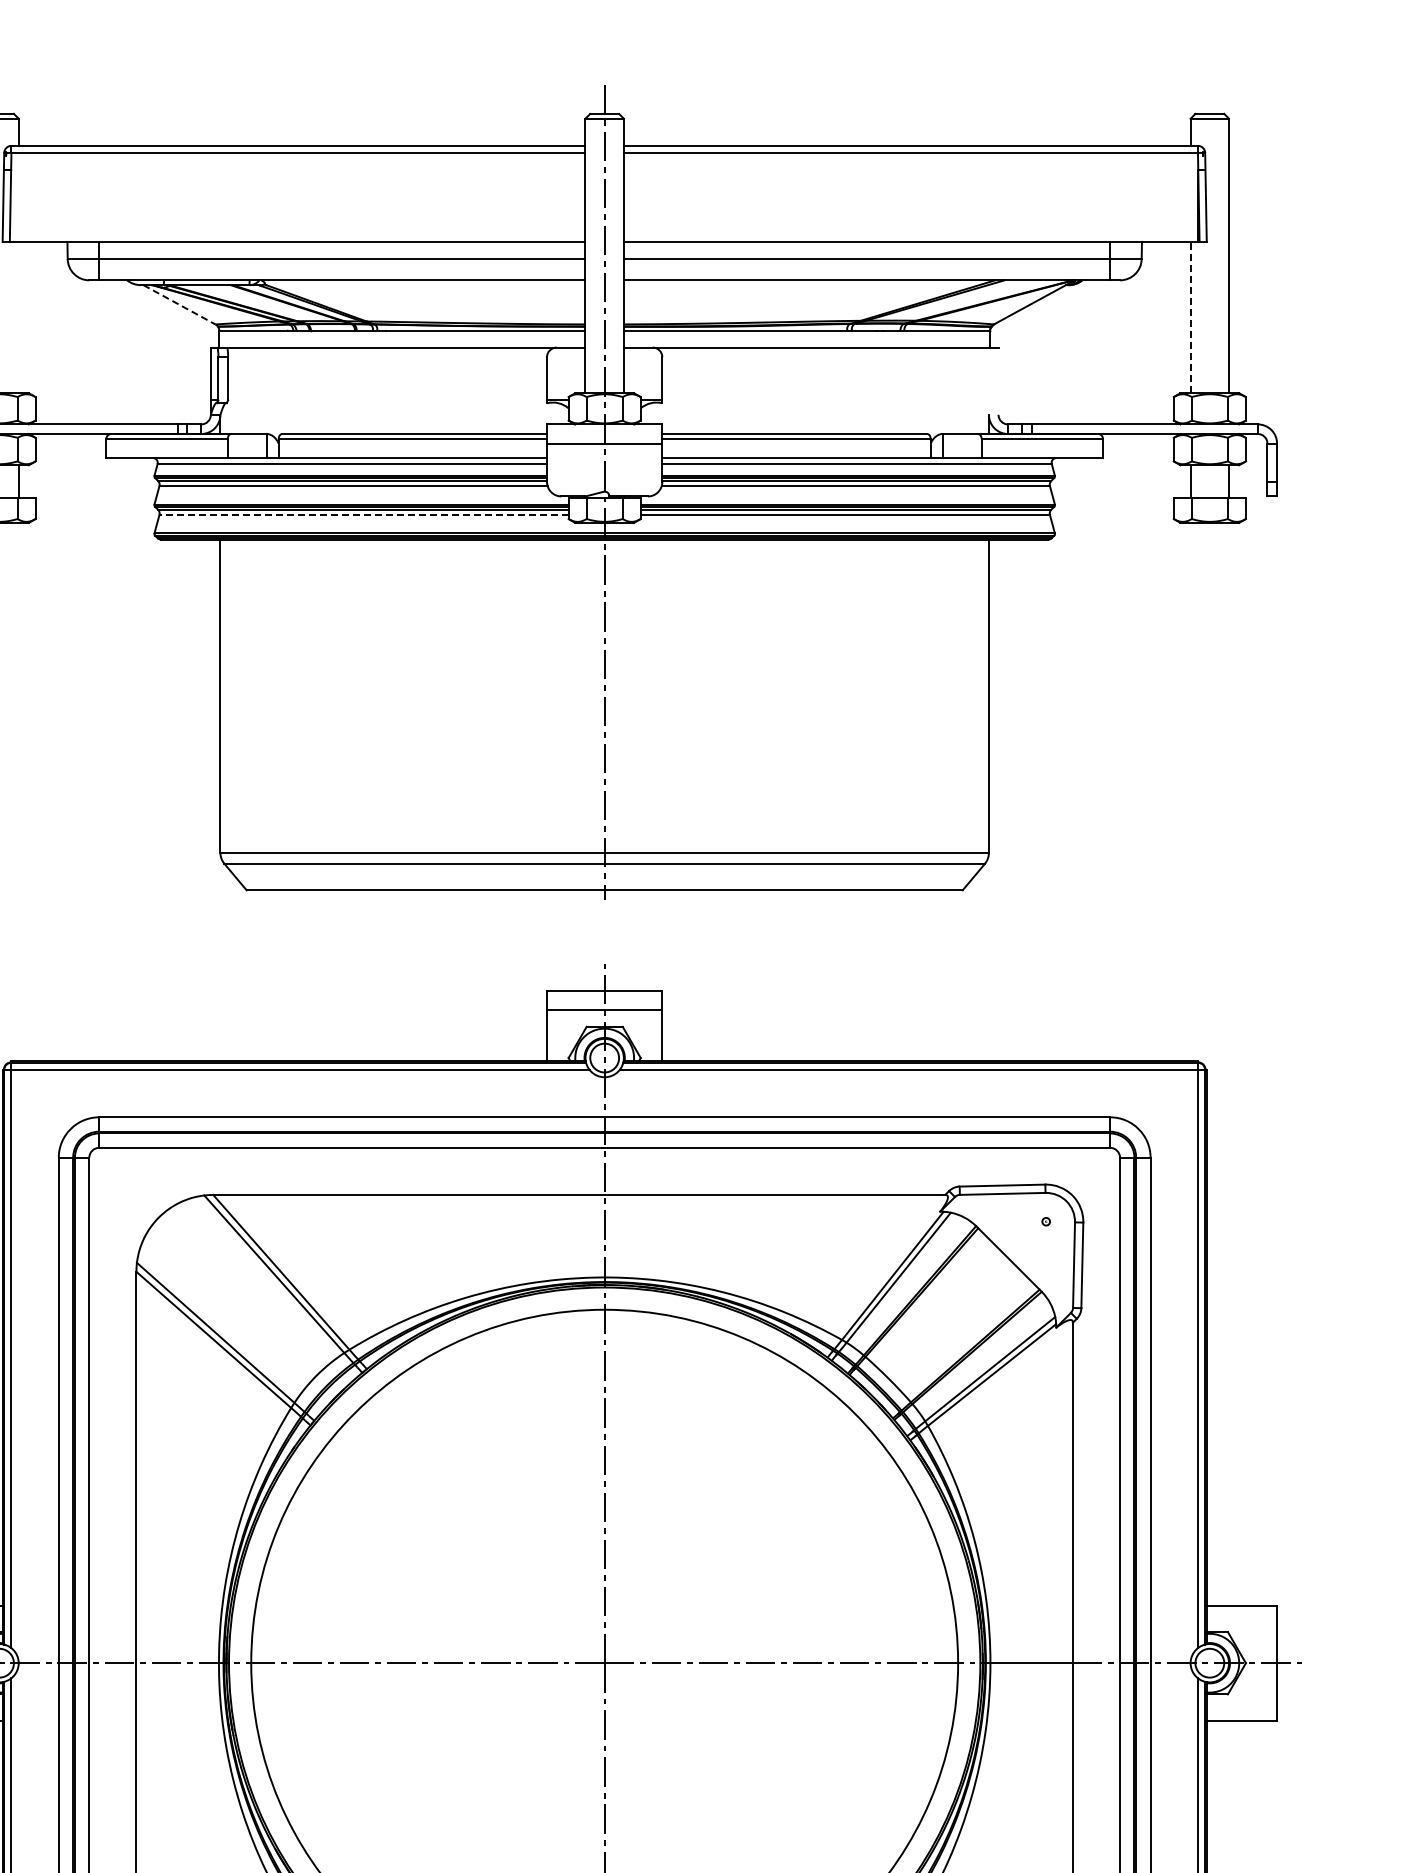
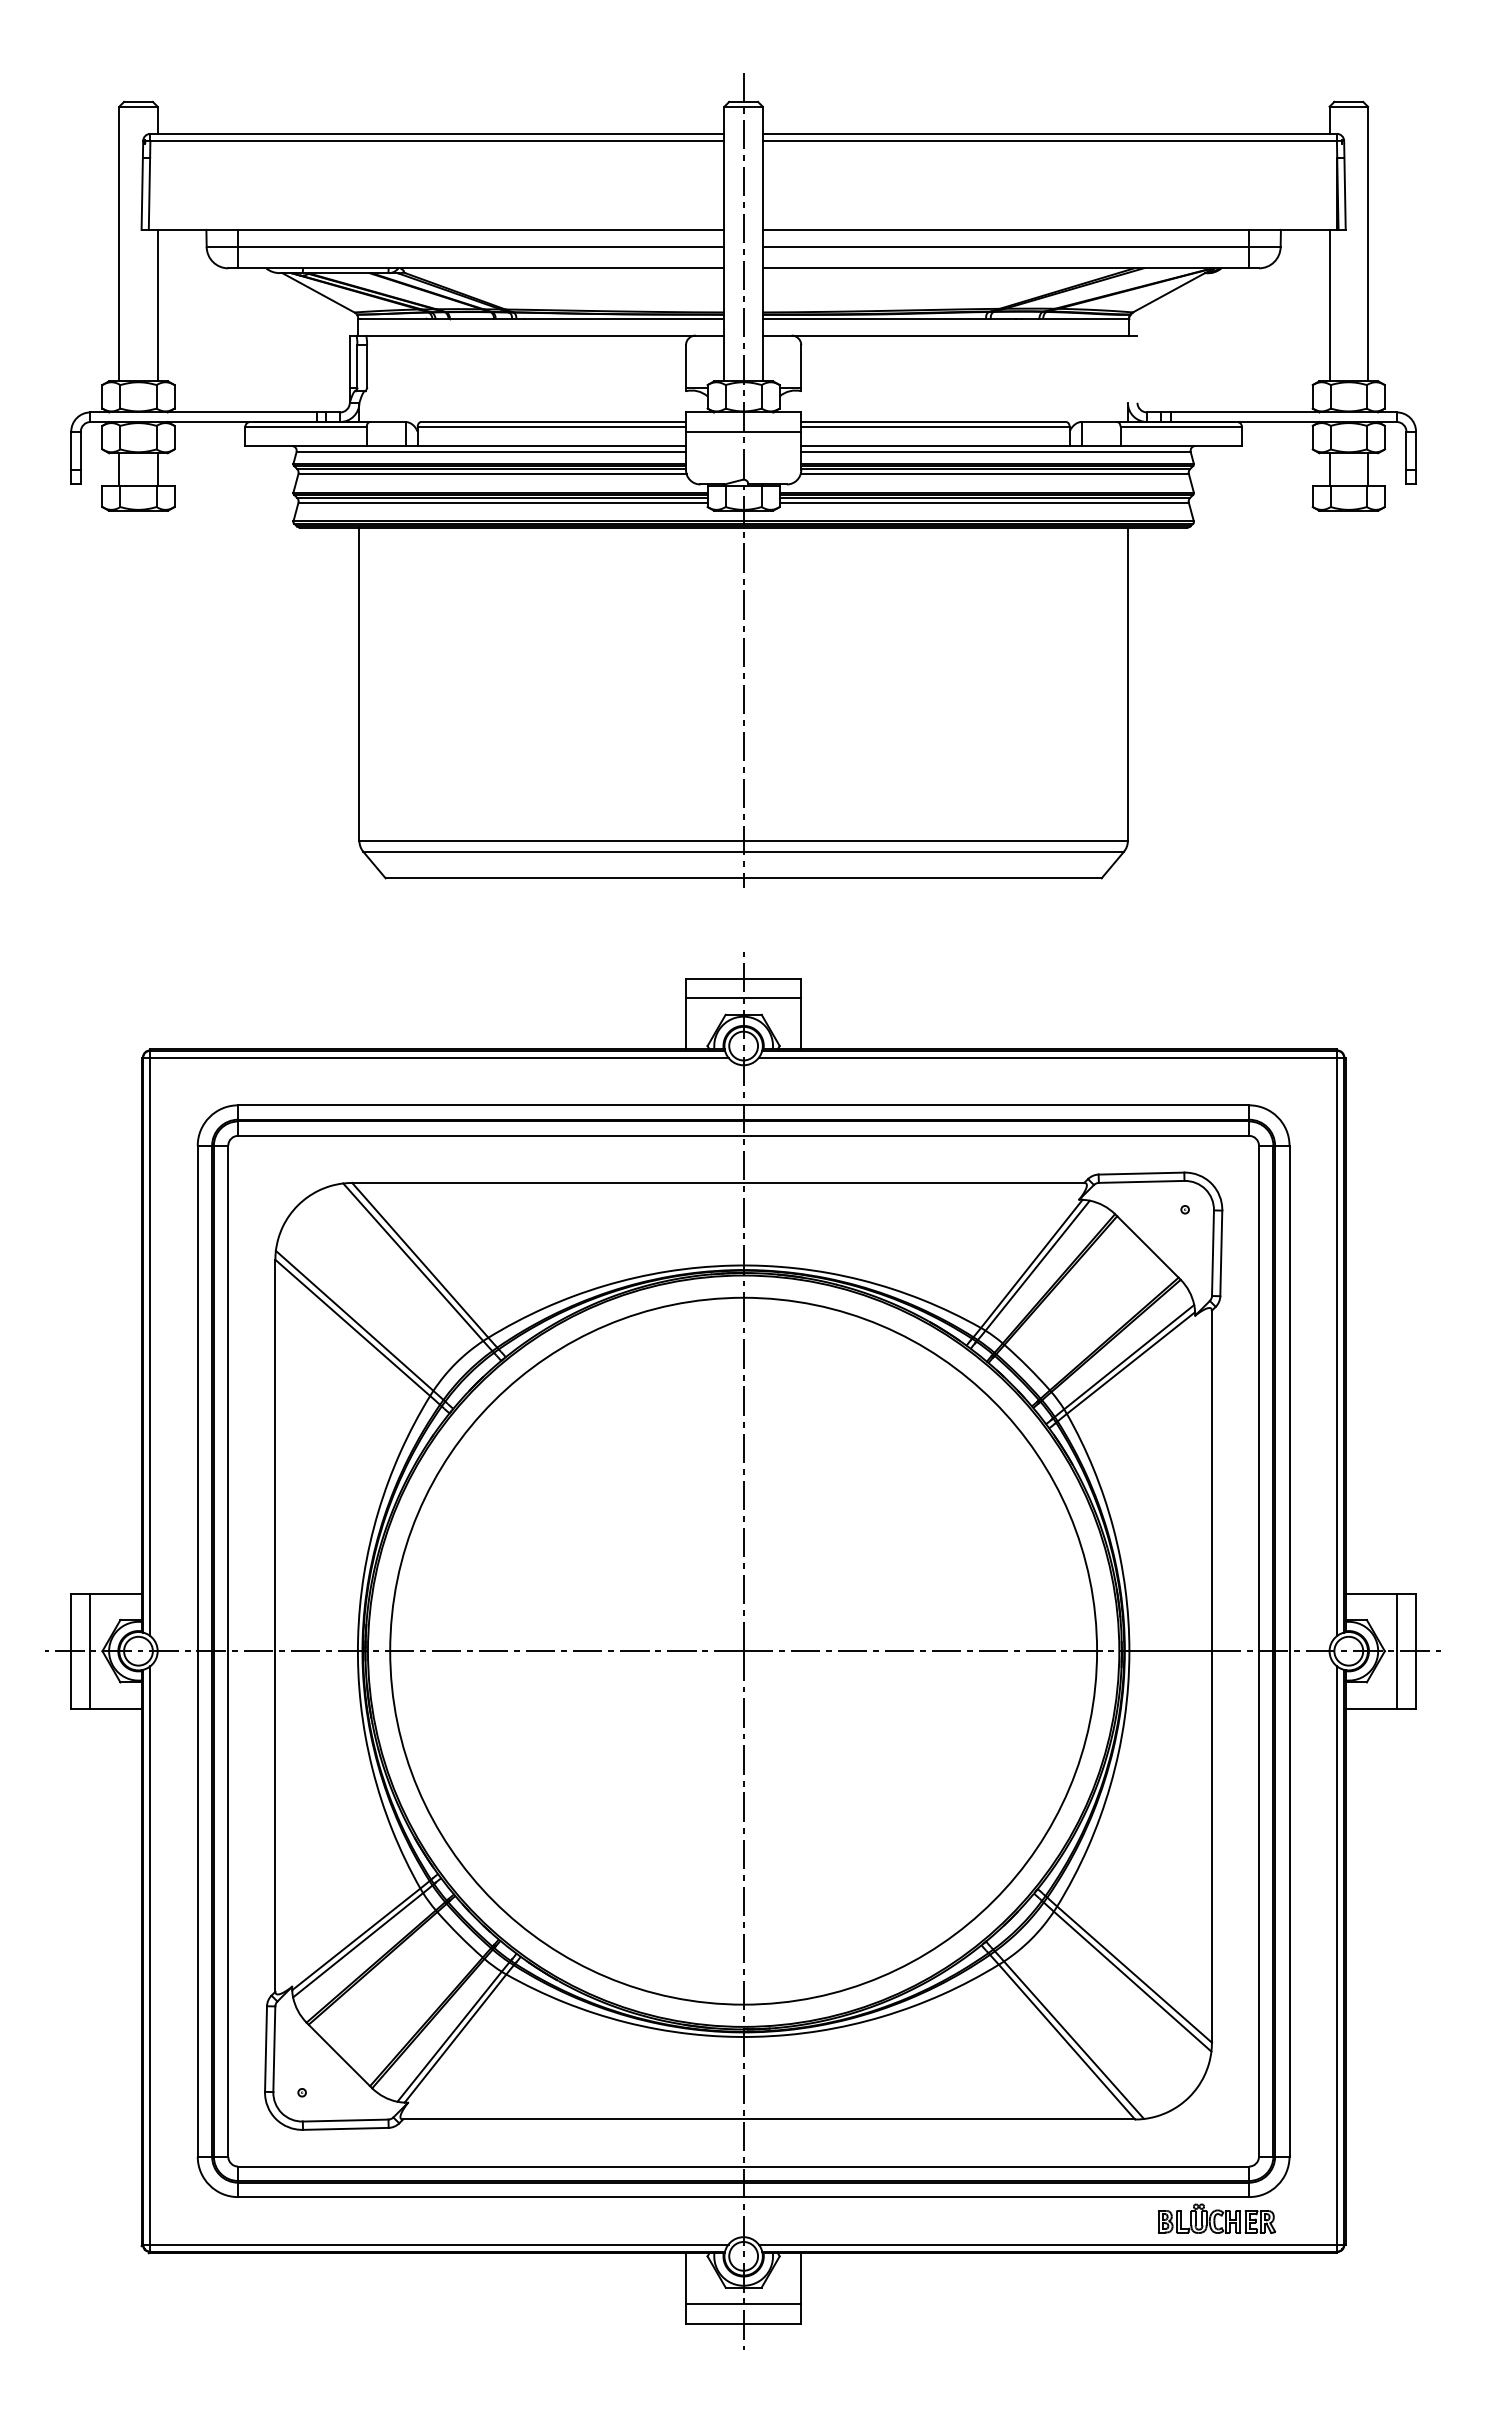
line: (179, 305) -> (318, 293), dashed -> solid
line: (18, 317) -> (157, 305), added
line: (1190, 317) -> (1329, 305), dashed -> solid
line: (364, 514) -> (503, 502), dashed -> solid
line: (1257, 1662) -> (1396, 1650), added

